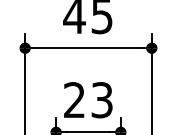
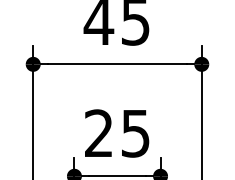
text: (102, 100) -> (135, 133), 23 -> 25

